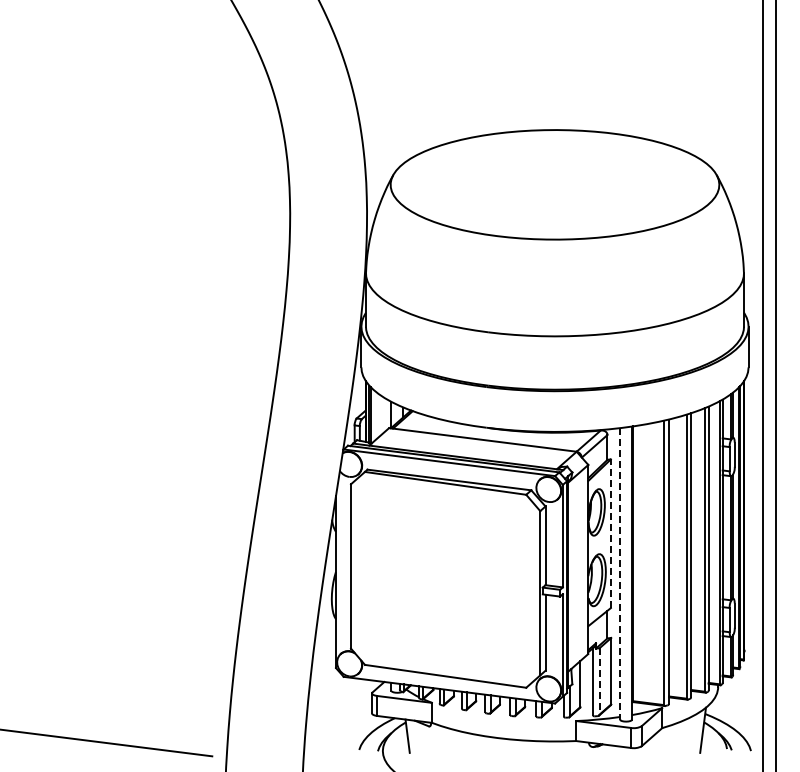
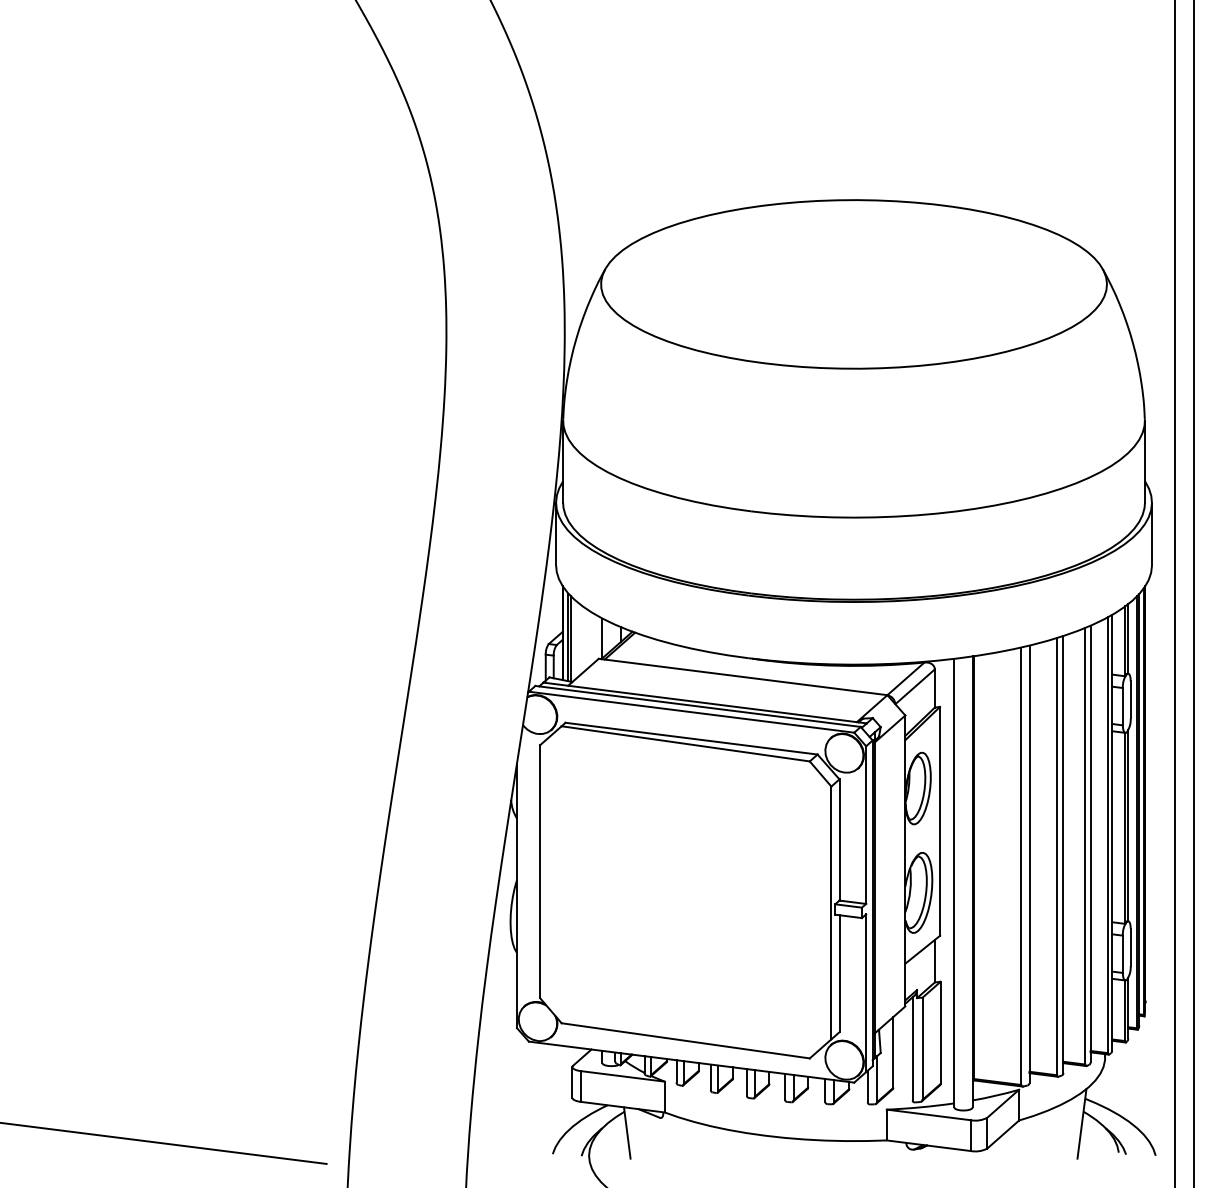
line: (610, 533) -> (939, 821), dashed -> solid
line: (620, 573) -> (954, 882), dashed -> solid
line: (599, 682) -> (922, 1050), dashed -> solid

